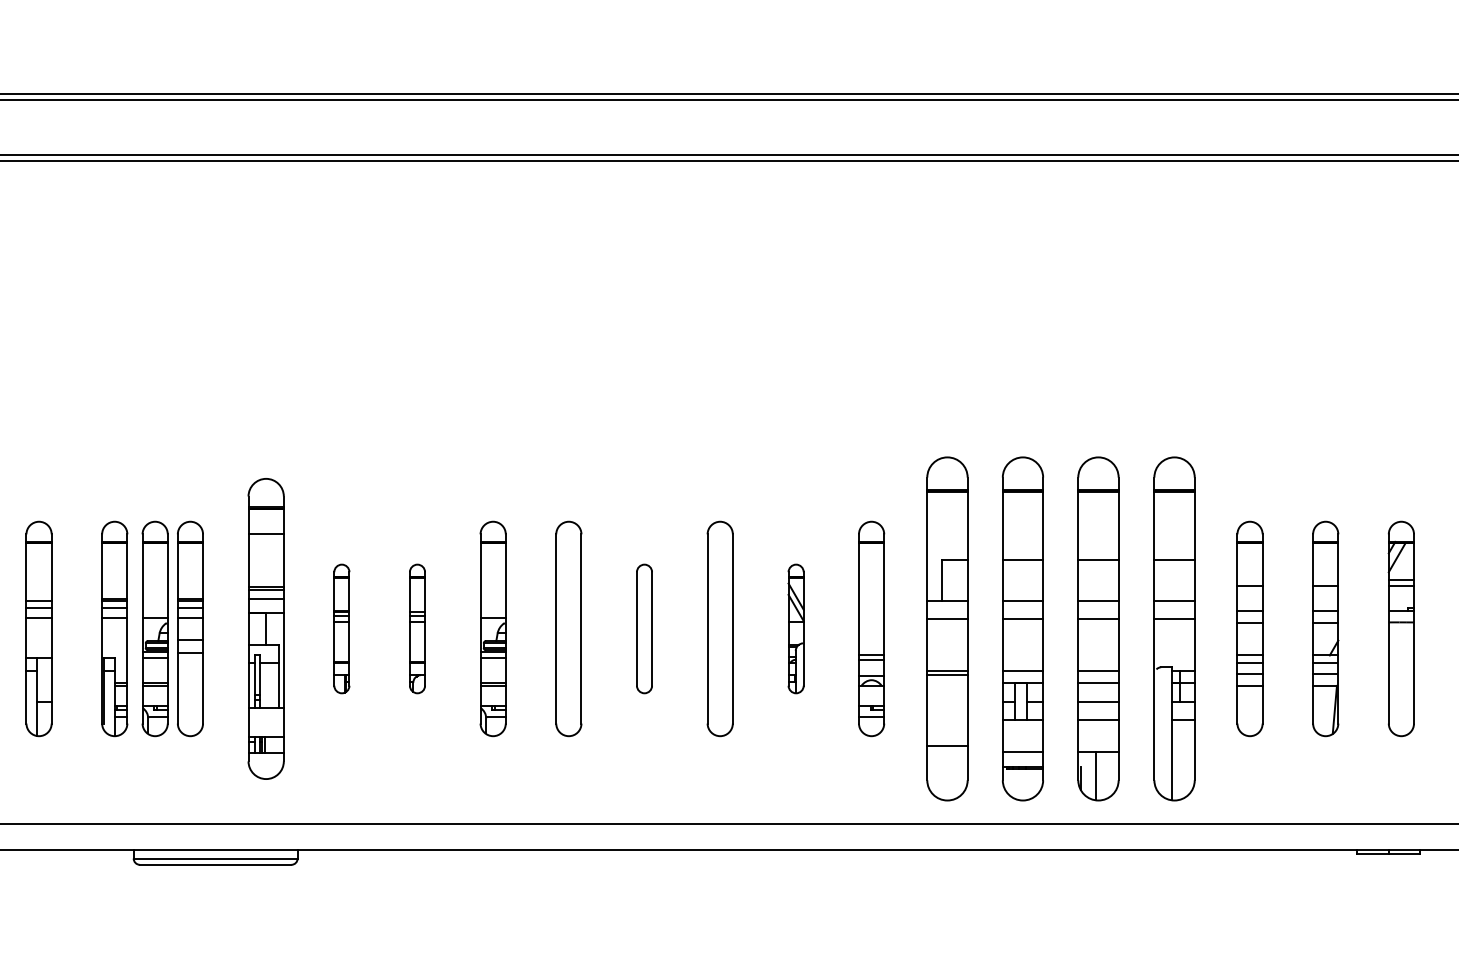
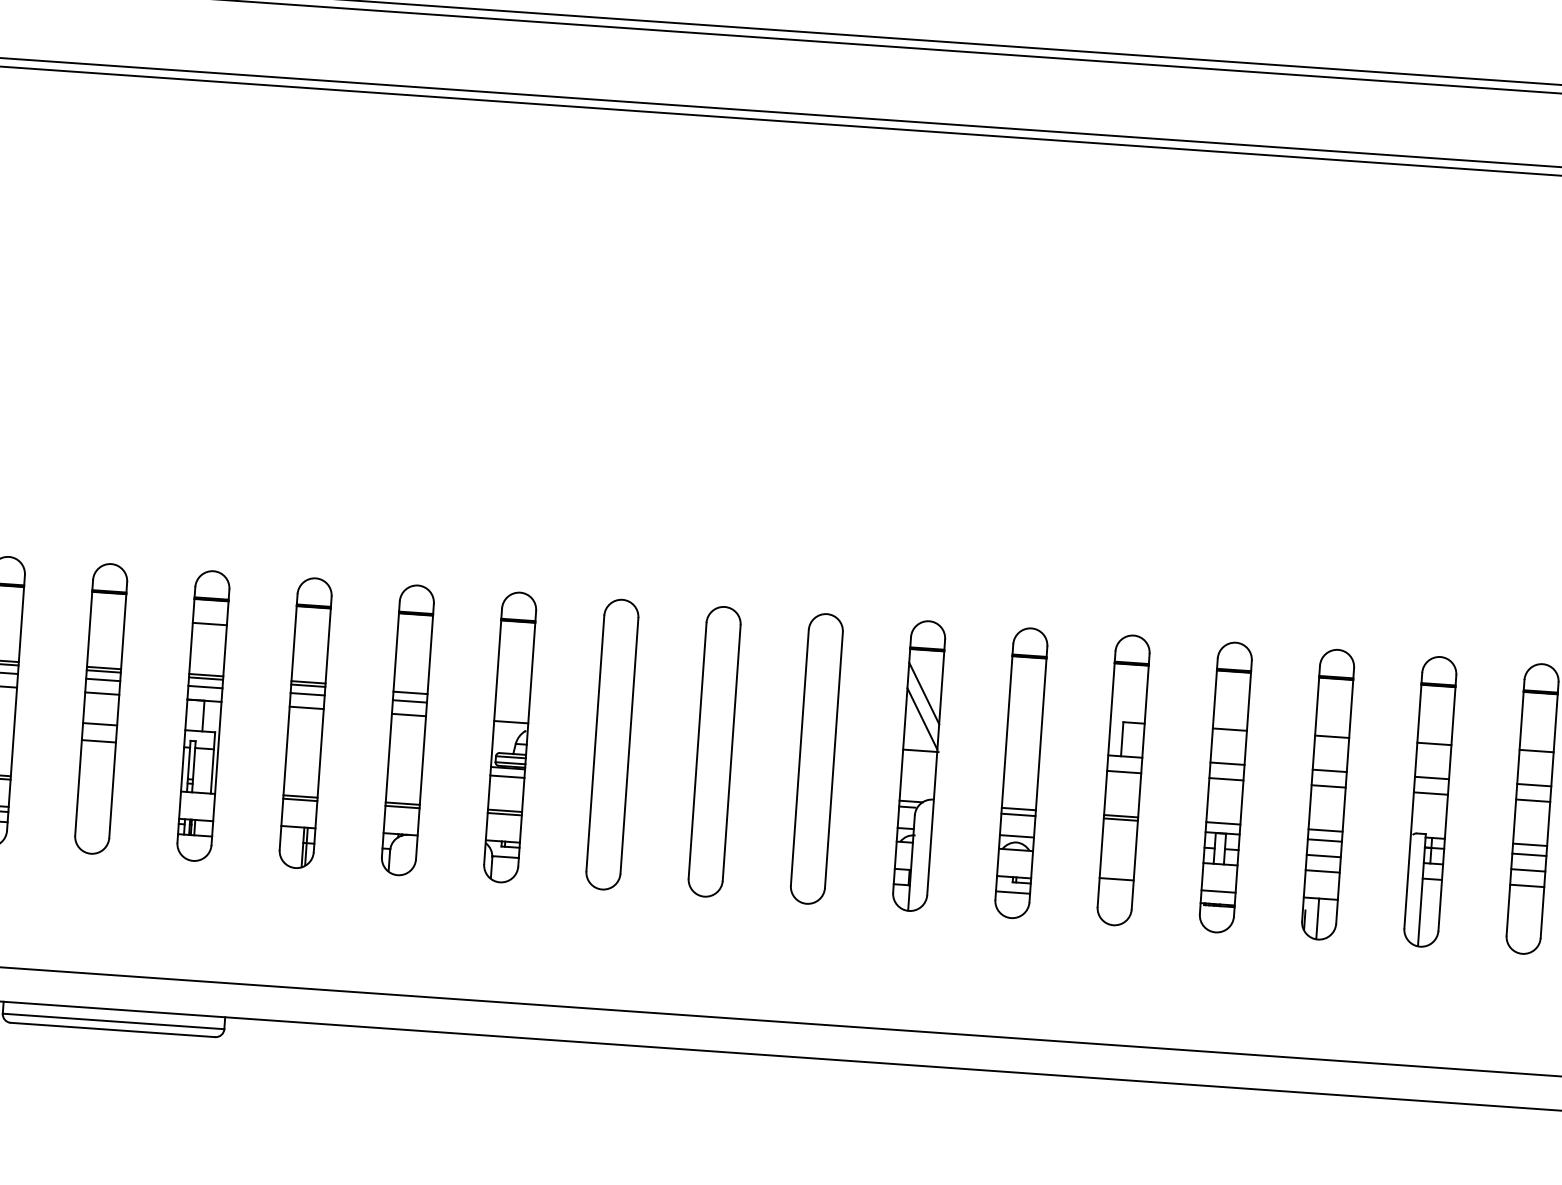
part: (154, 628) -> (52, 704), removed
part: (265, 628) -> (202, 715), size x0.71
part: (341, 628) -> (305, 722), size x1.67
part: (417, 628) -> (407, 729), size x1.67
part: (644, 628) -> (714, 751), size x1.67
part: (796, 628) -> (919, 765), size x1.67
part: (946, 628) -> (1122, 779), size x0.62
part: (1022, 628) -> (1225, 786), size x0.62
part: (1098, 628) -> (1327, 794), size x0.62
part: (1173, 628) -> (1429, 801), size x0.62

